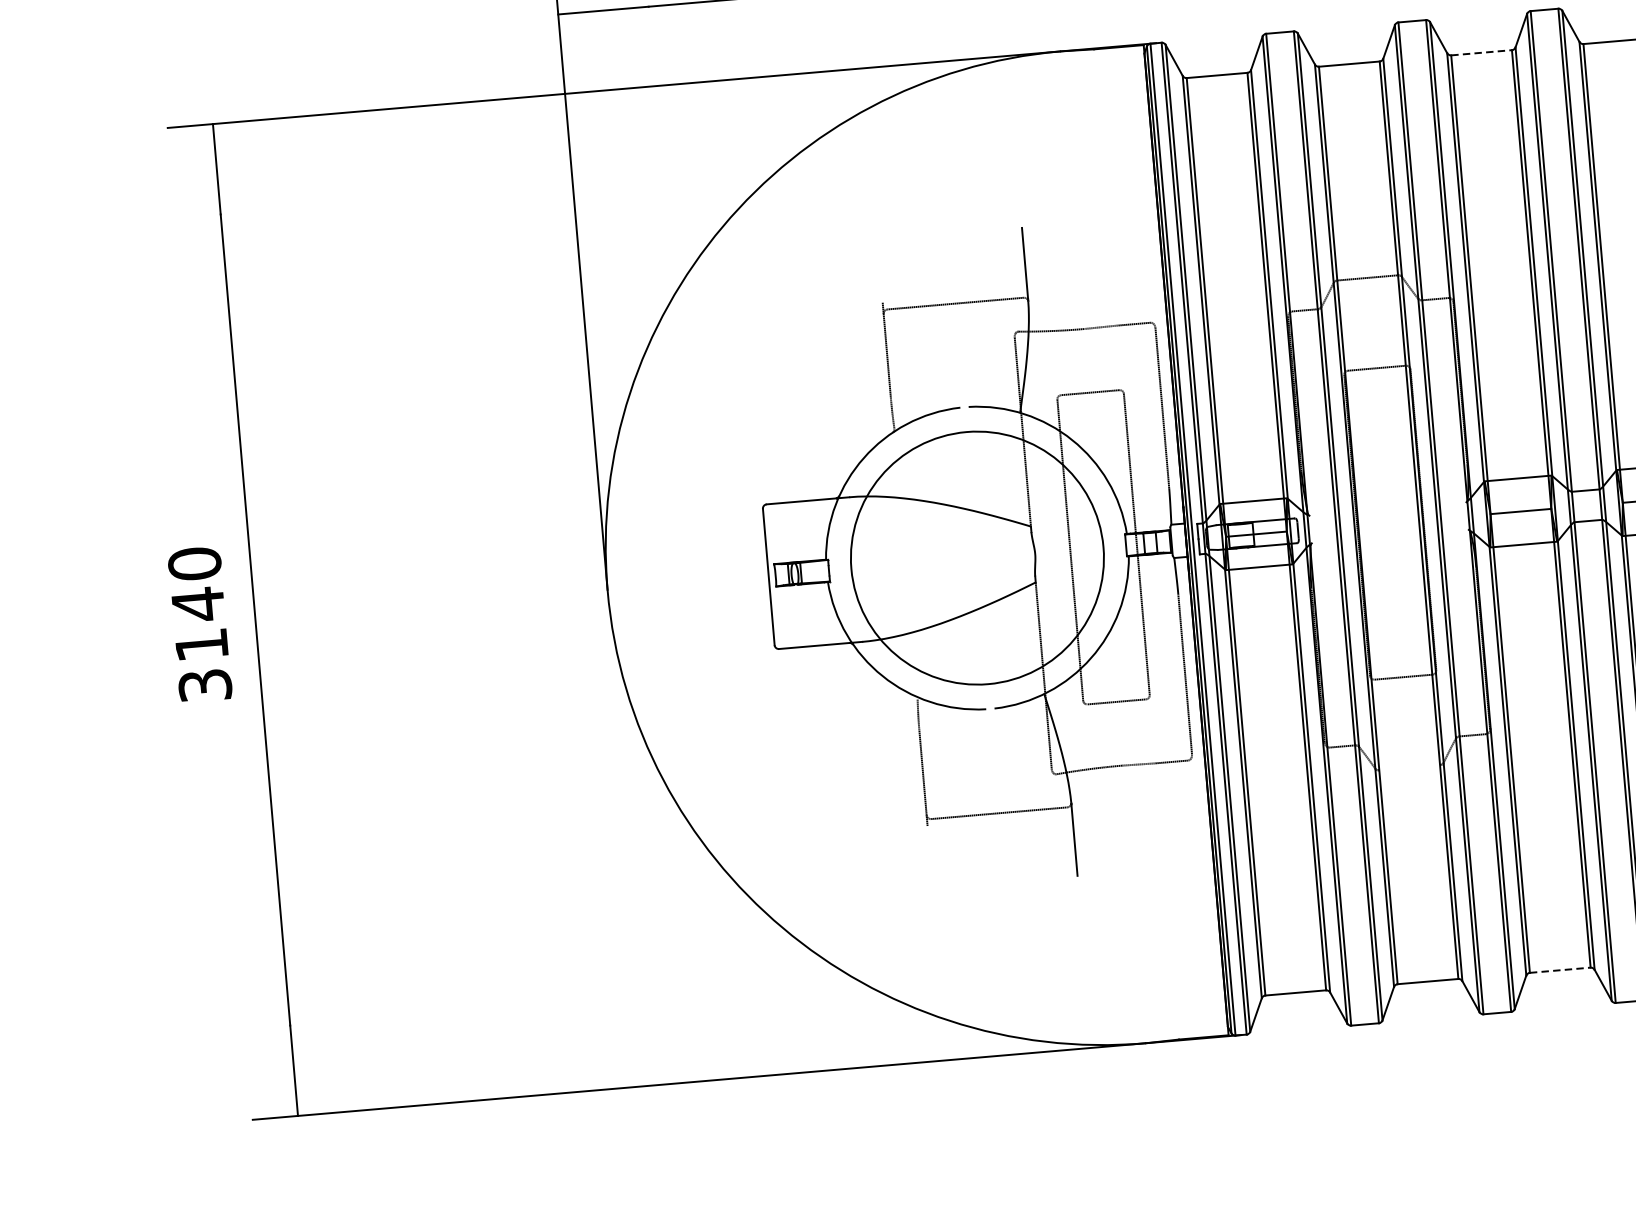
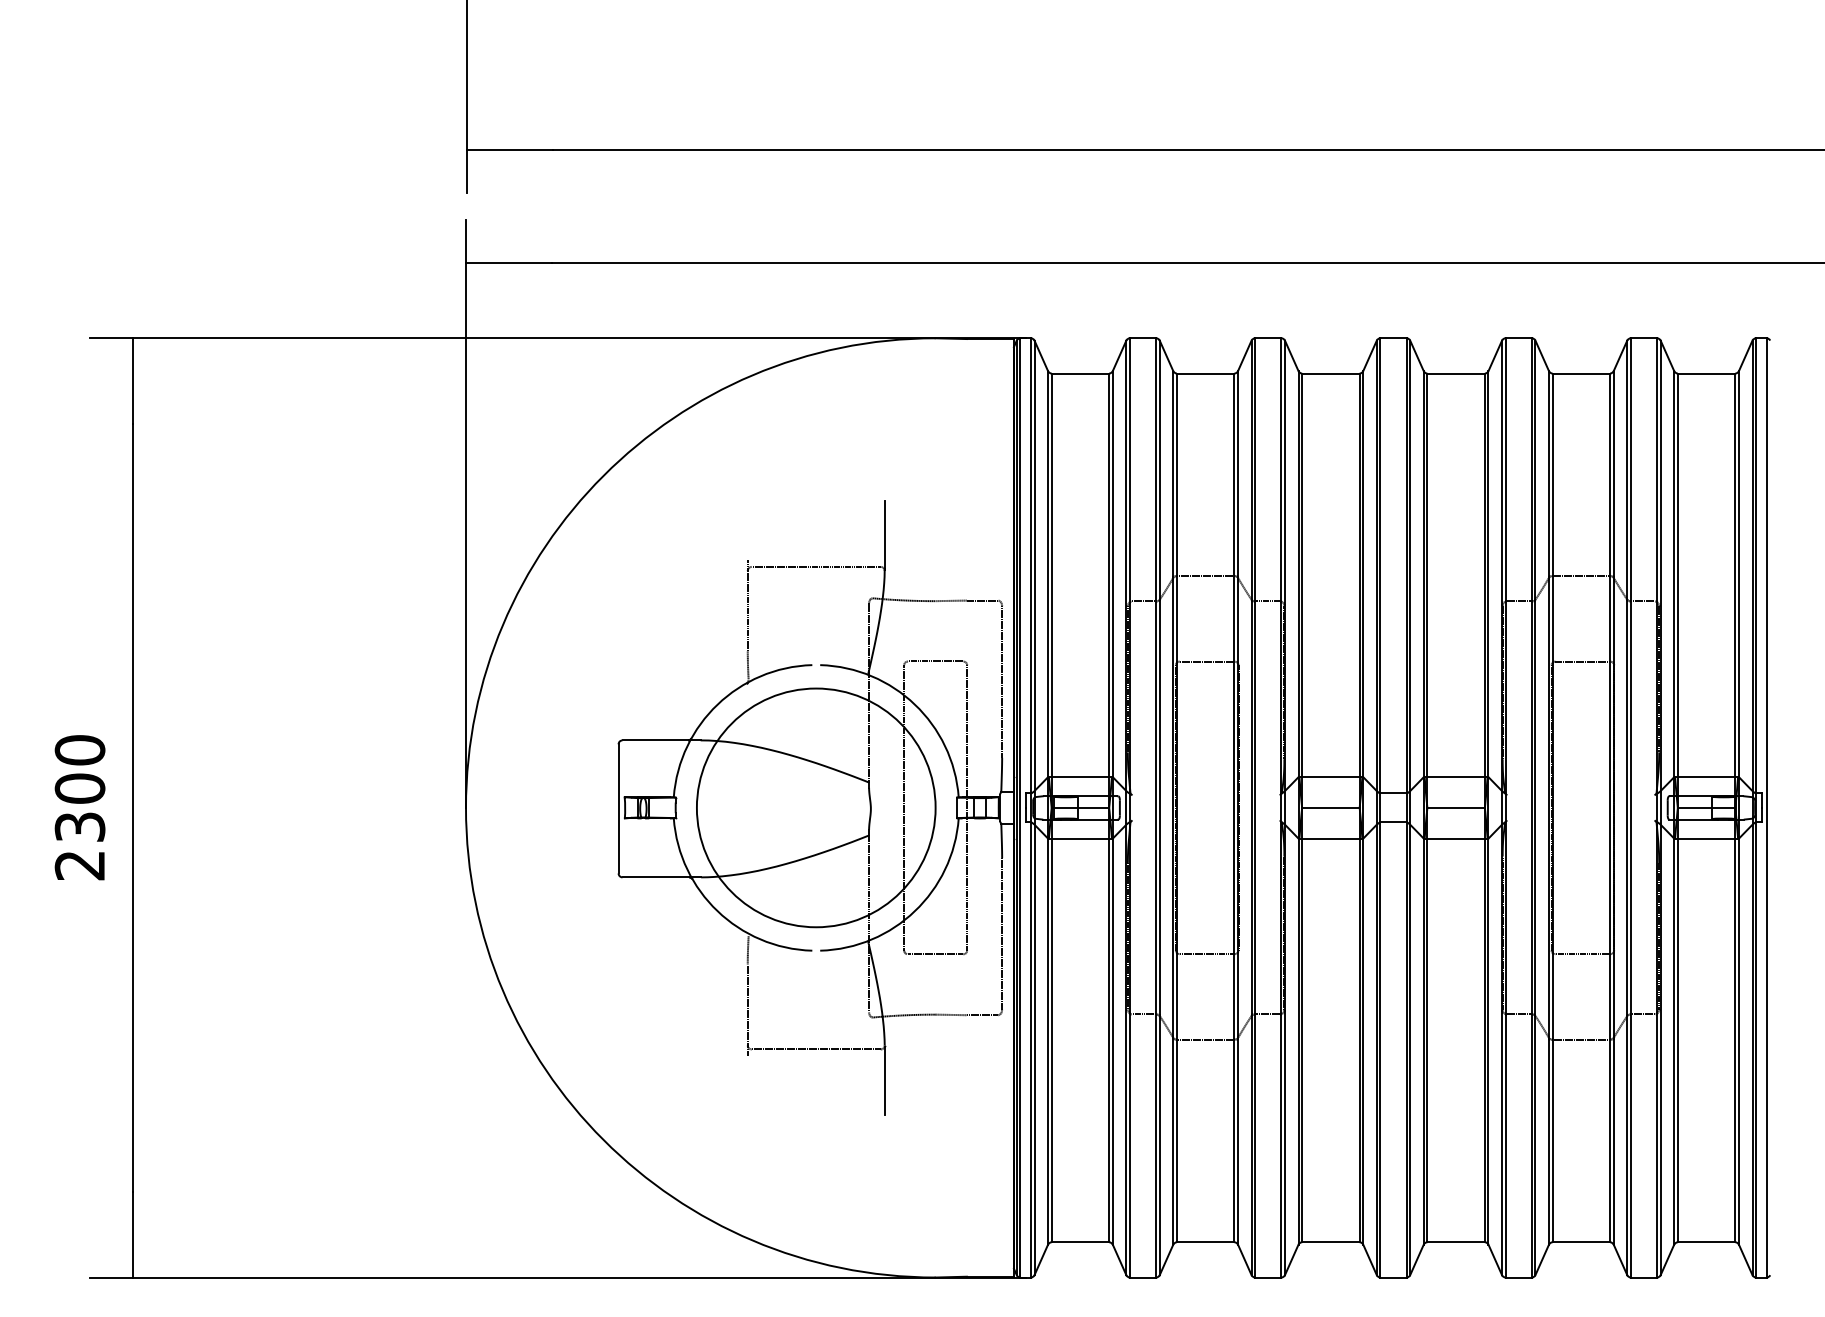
line: (1481, 52) -> (1330, 373), dashed -> solid
text: (201, 644) -> (79, 826), 3140 -> 2300
line: (1409, 767) -> (1205, 1039), added
line: (1559, 970) -> (1330, 1242), dashed -> solid

